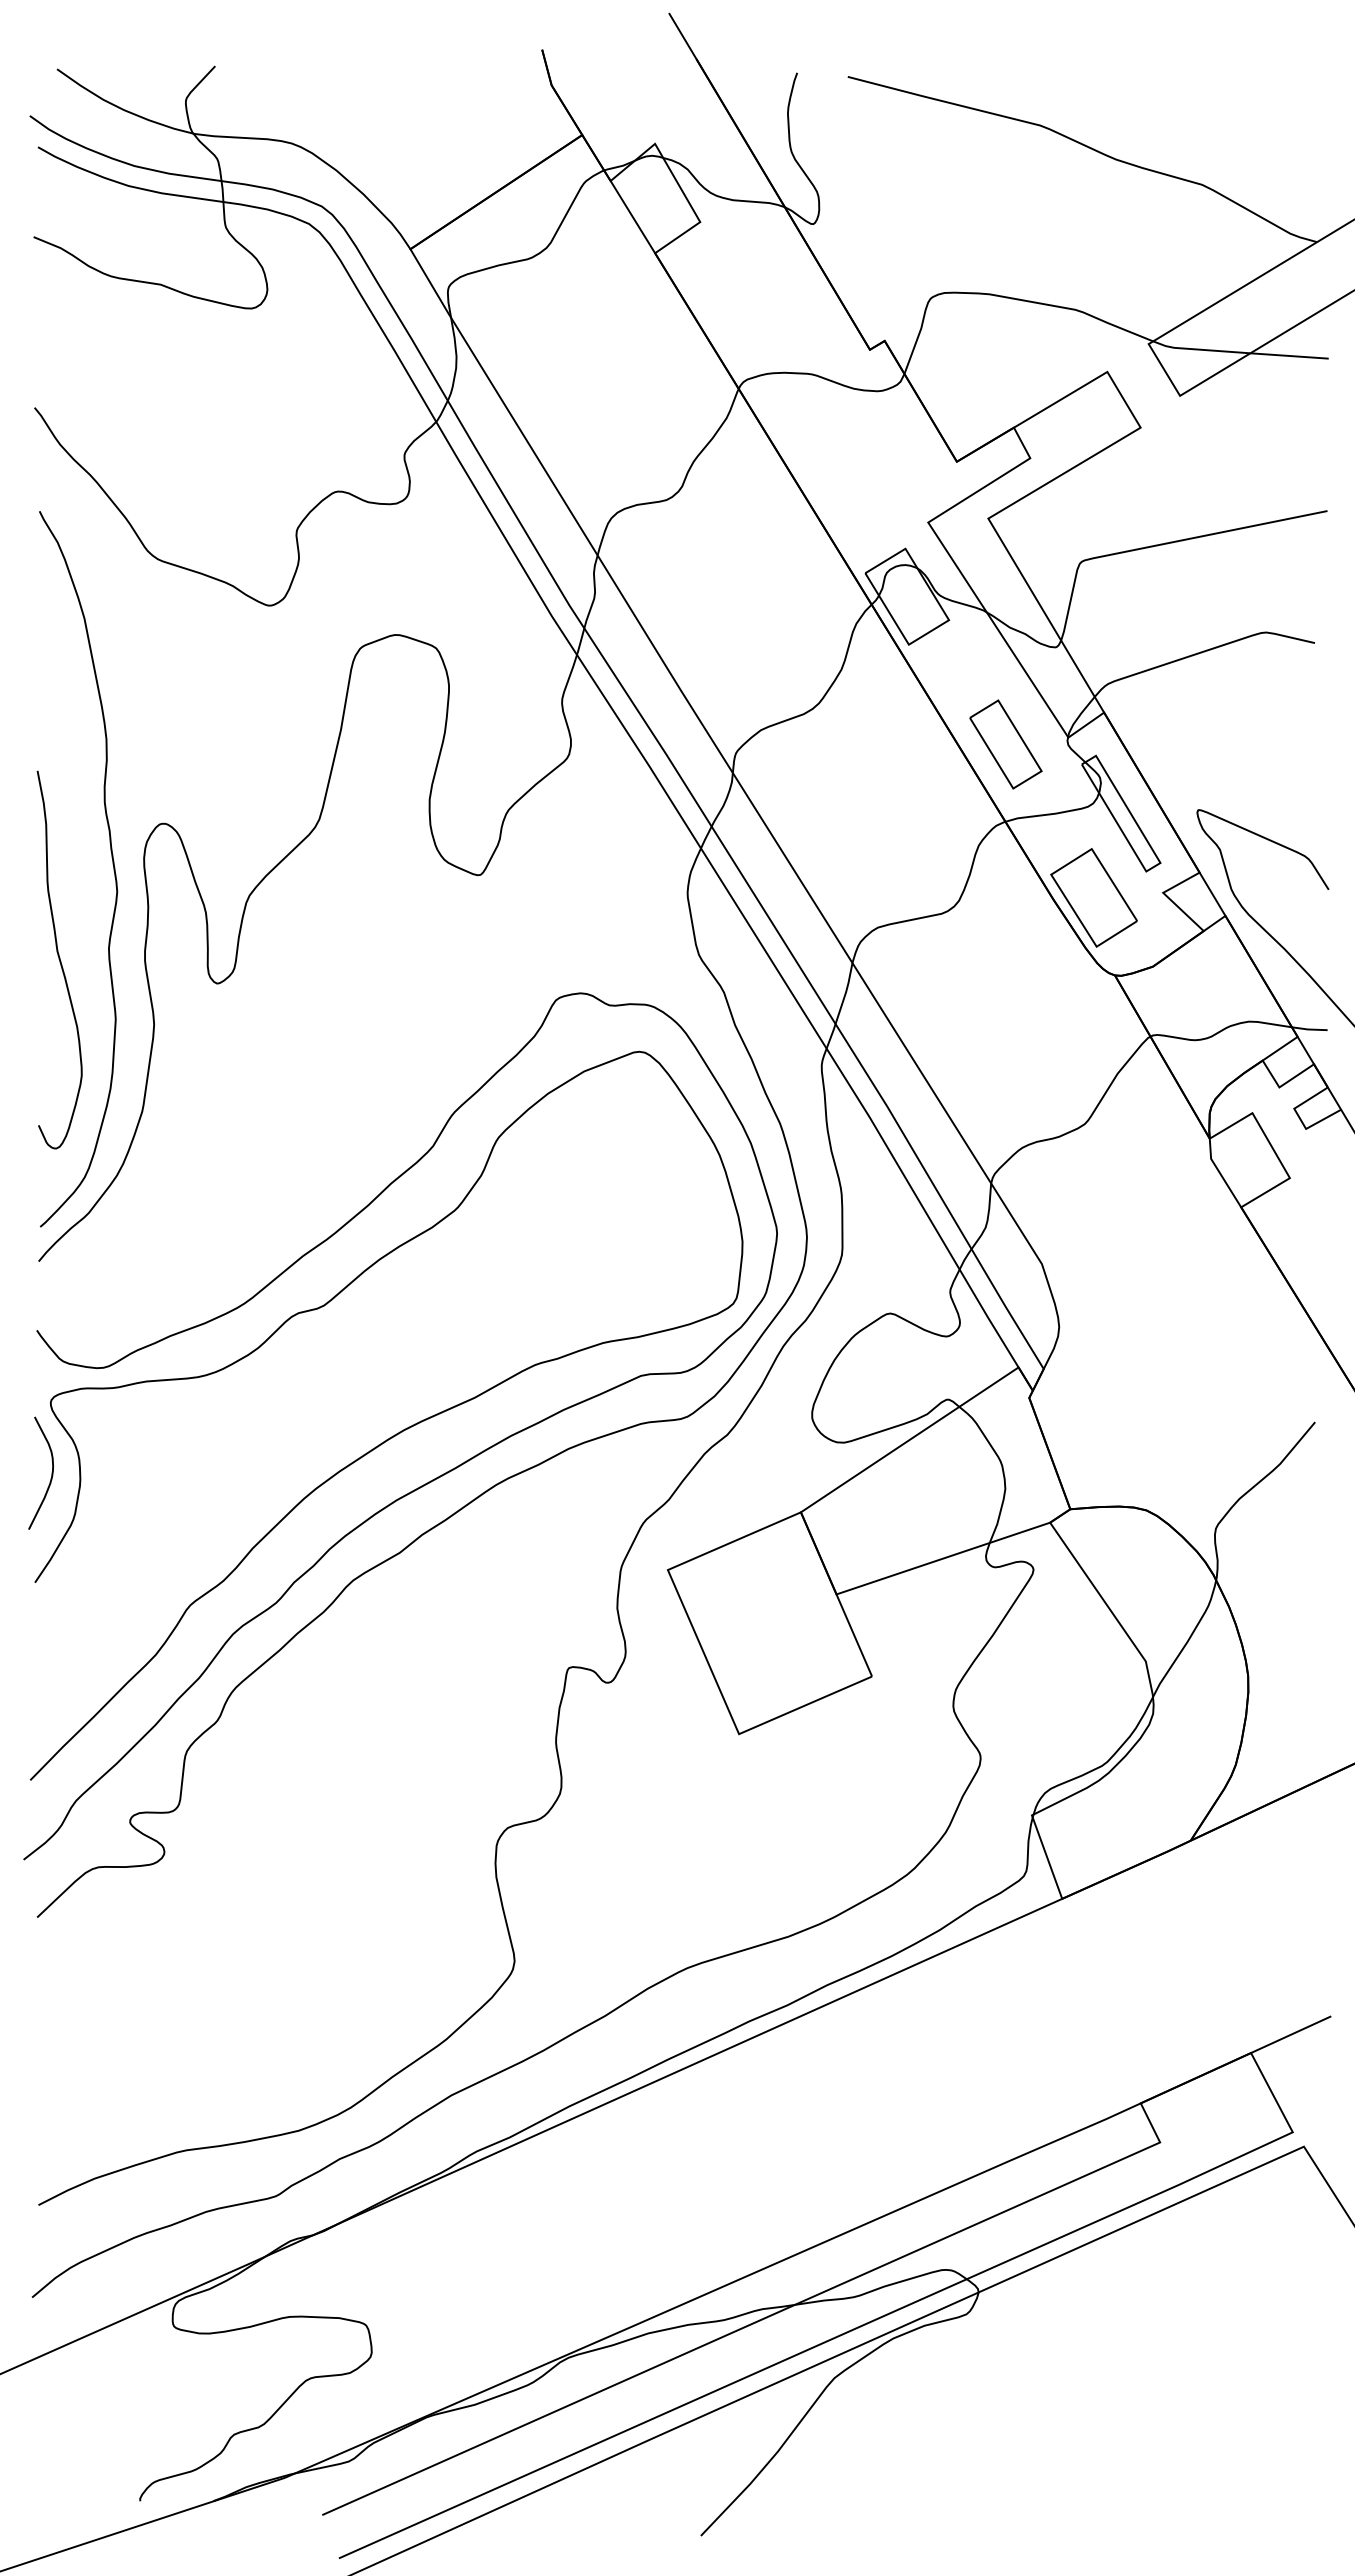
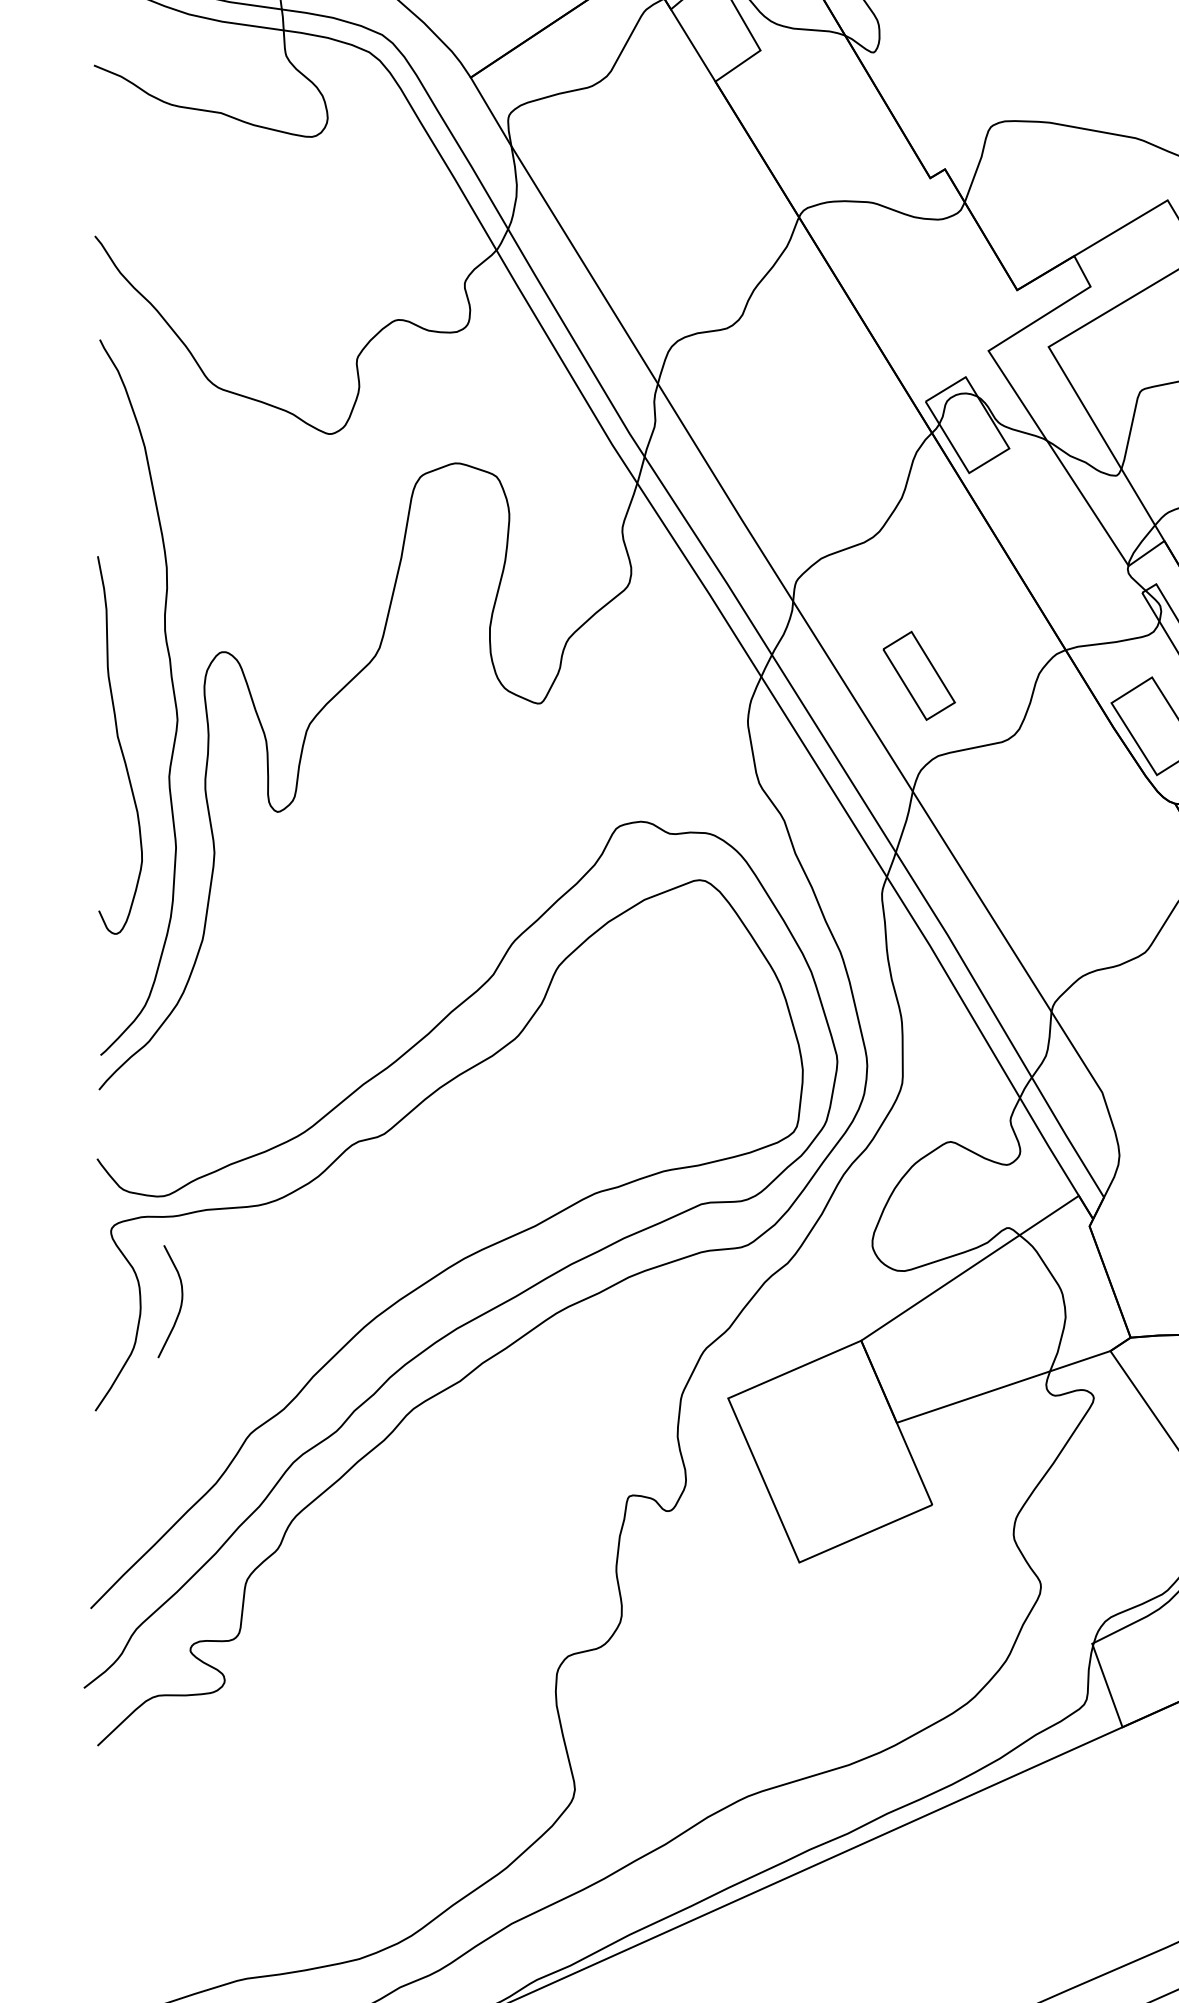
part: (1005, 744) -> (918, 675), moved
curve: (59, 959) -> (119, 744), moved
curve: (51, 1472) -> (180, 1300), moved

